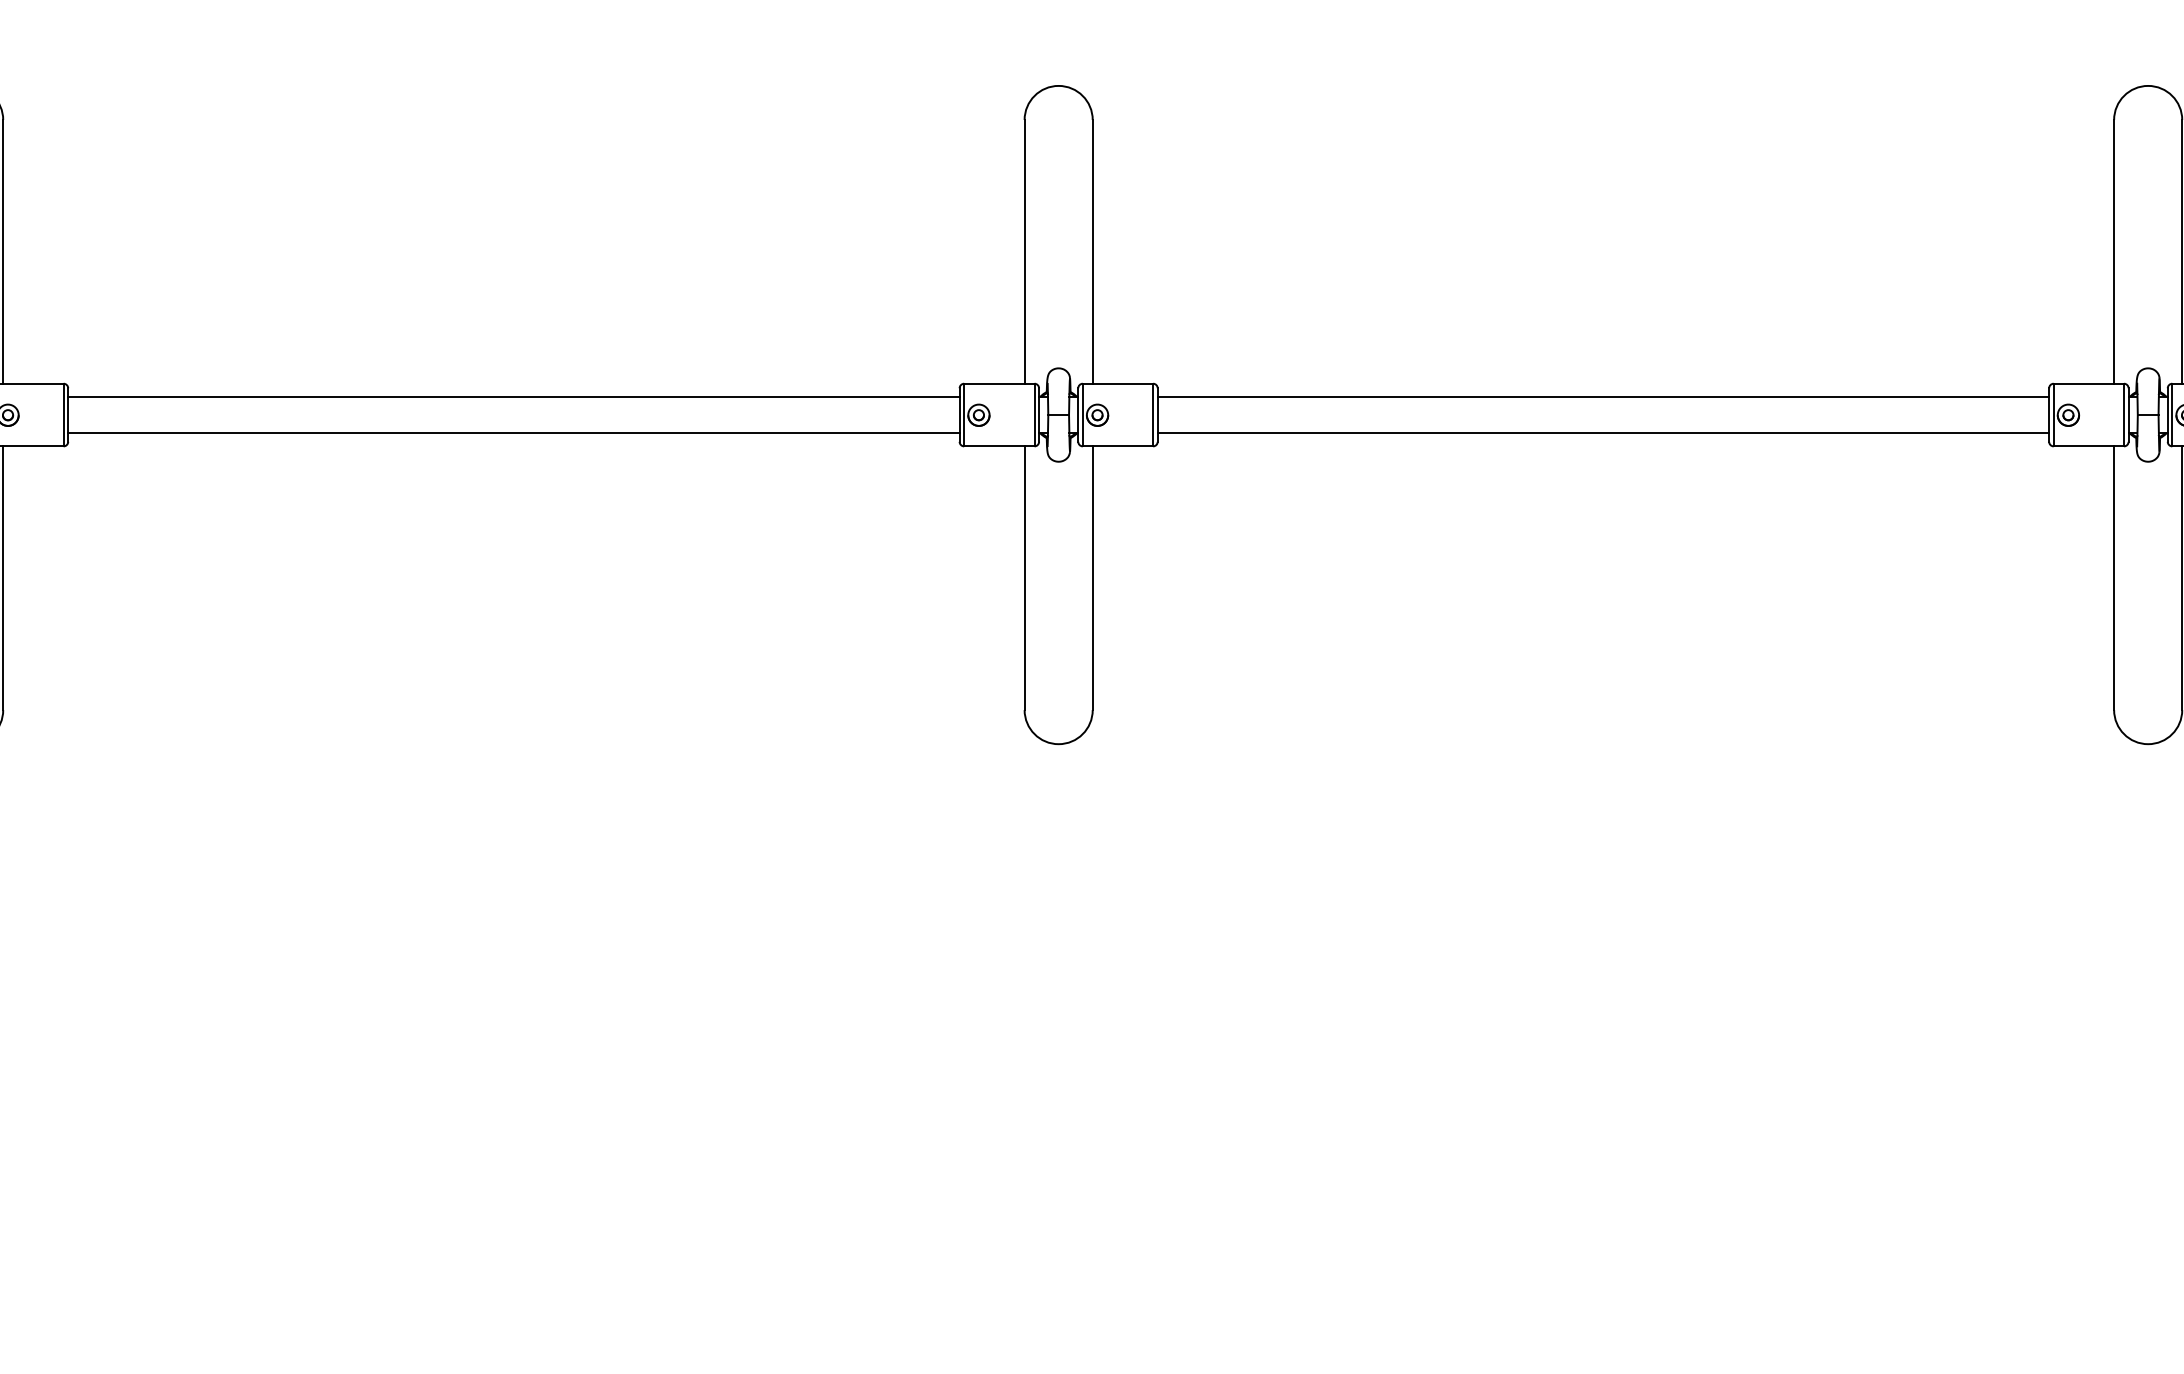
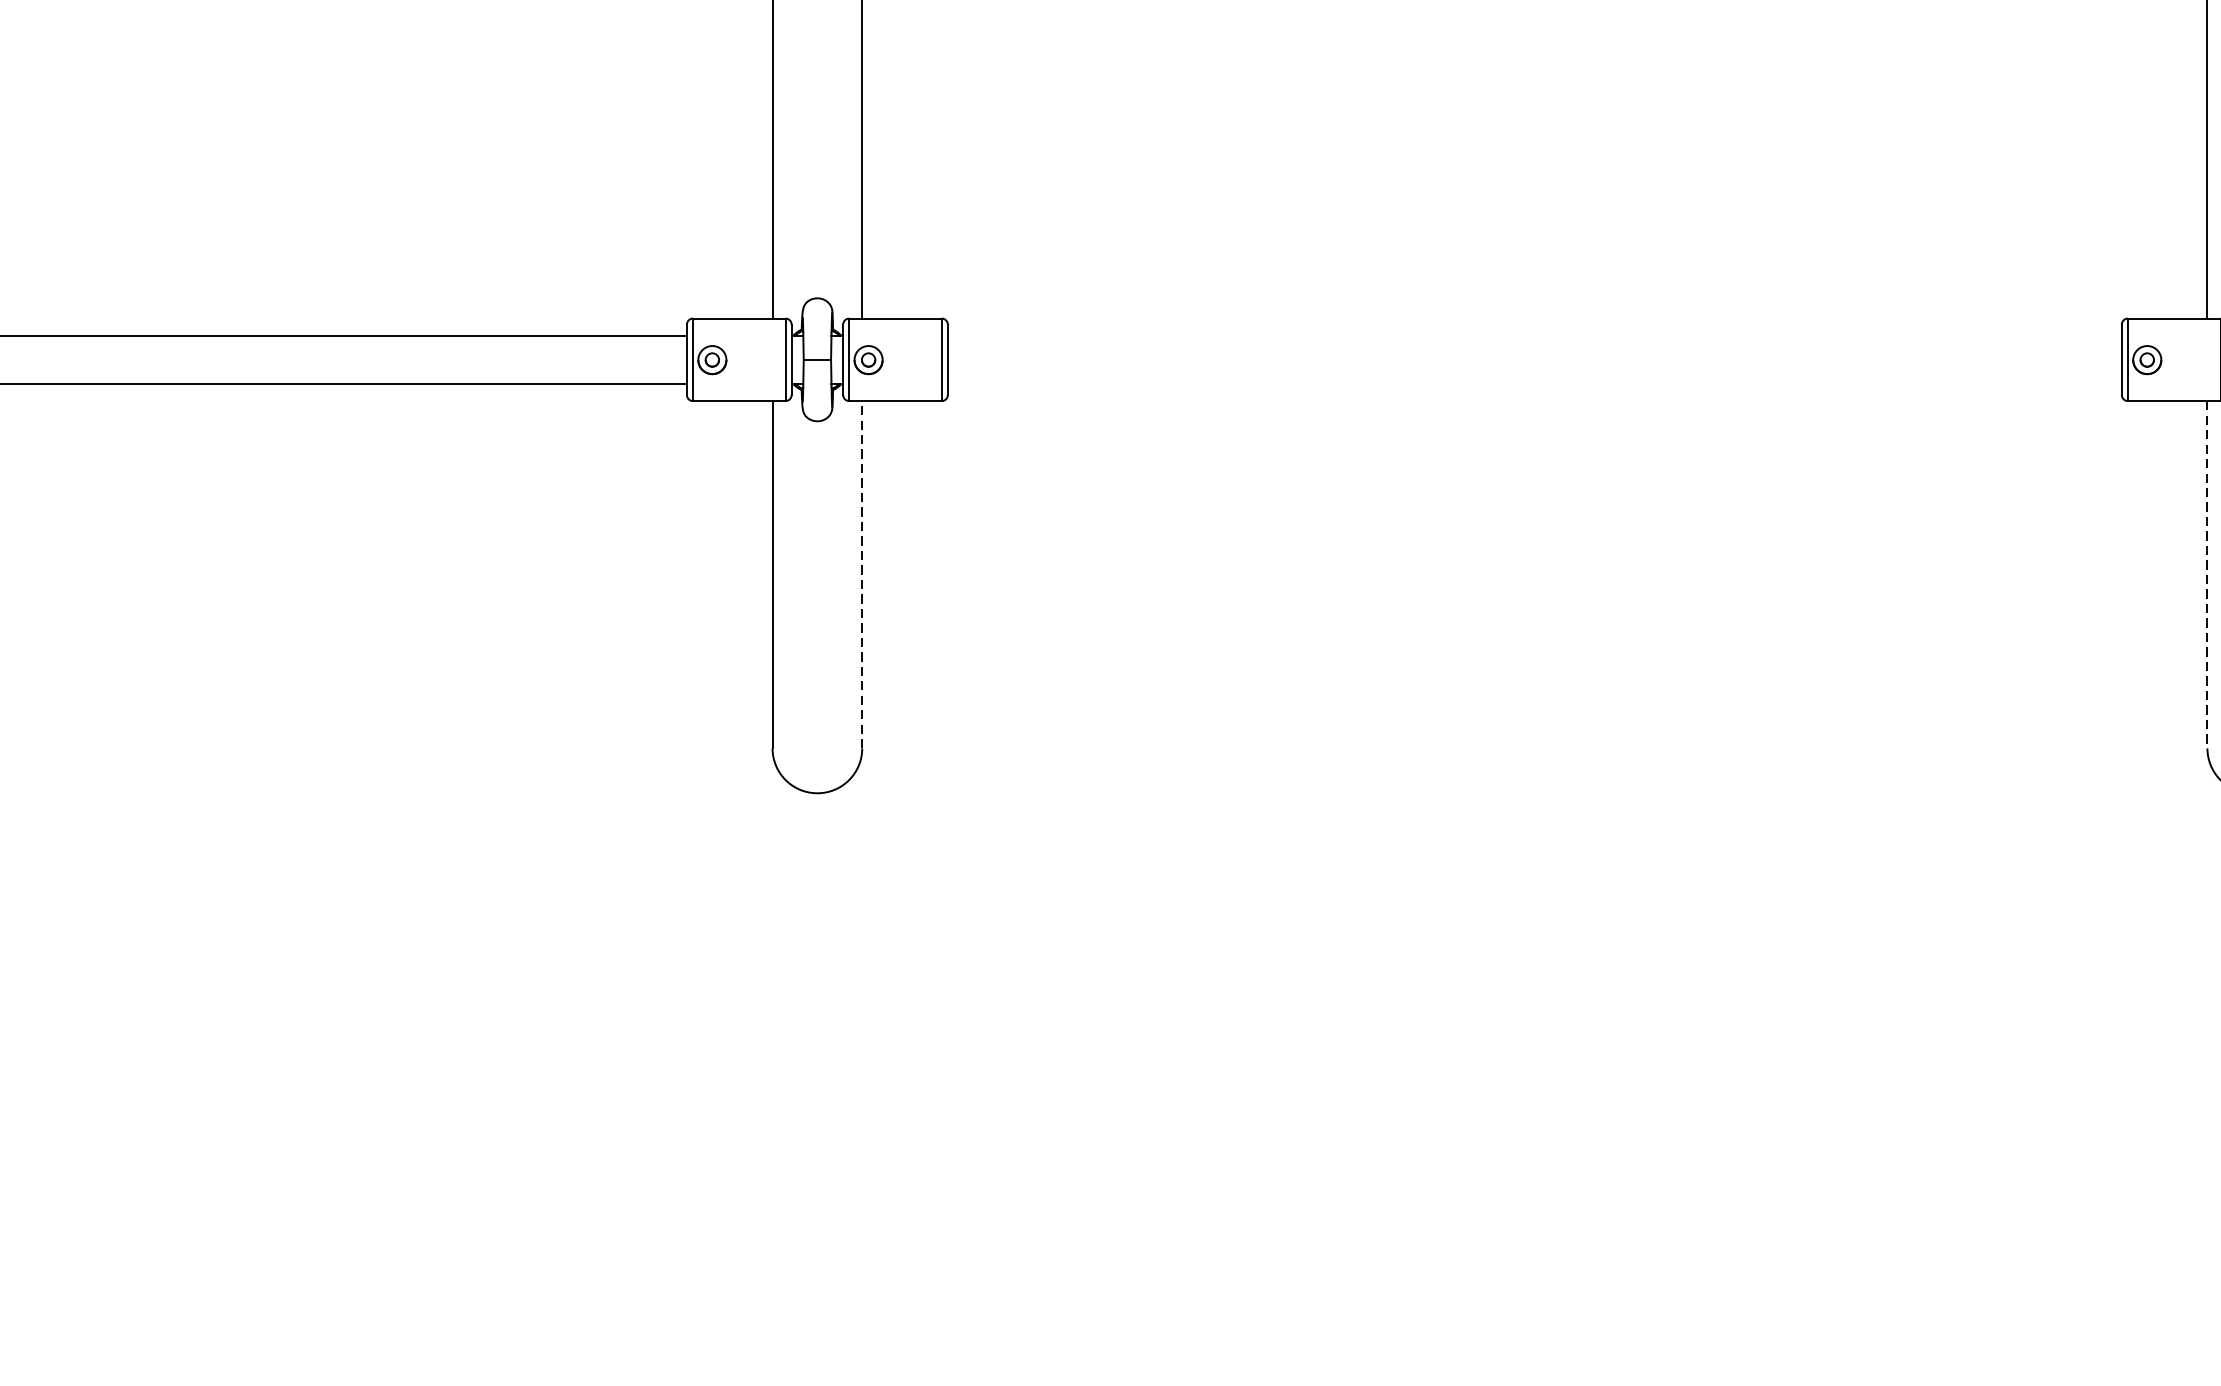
line: (1603, 396) -> (1534, 335), removed
line: (1603, 433) -> (1534, 384), removed
line: (1092, 578) -> (861, 575), solid -> dashed
line: (2114, 578) -> (2207, 575), solid -> dashed

